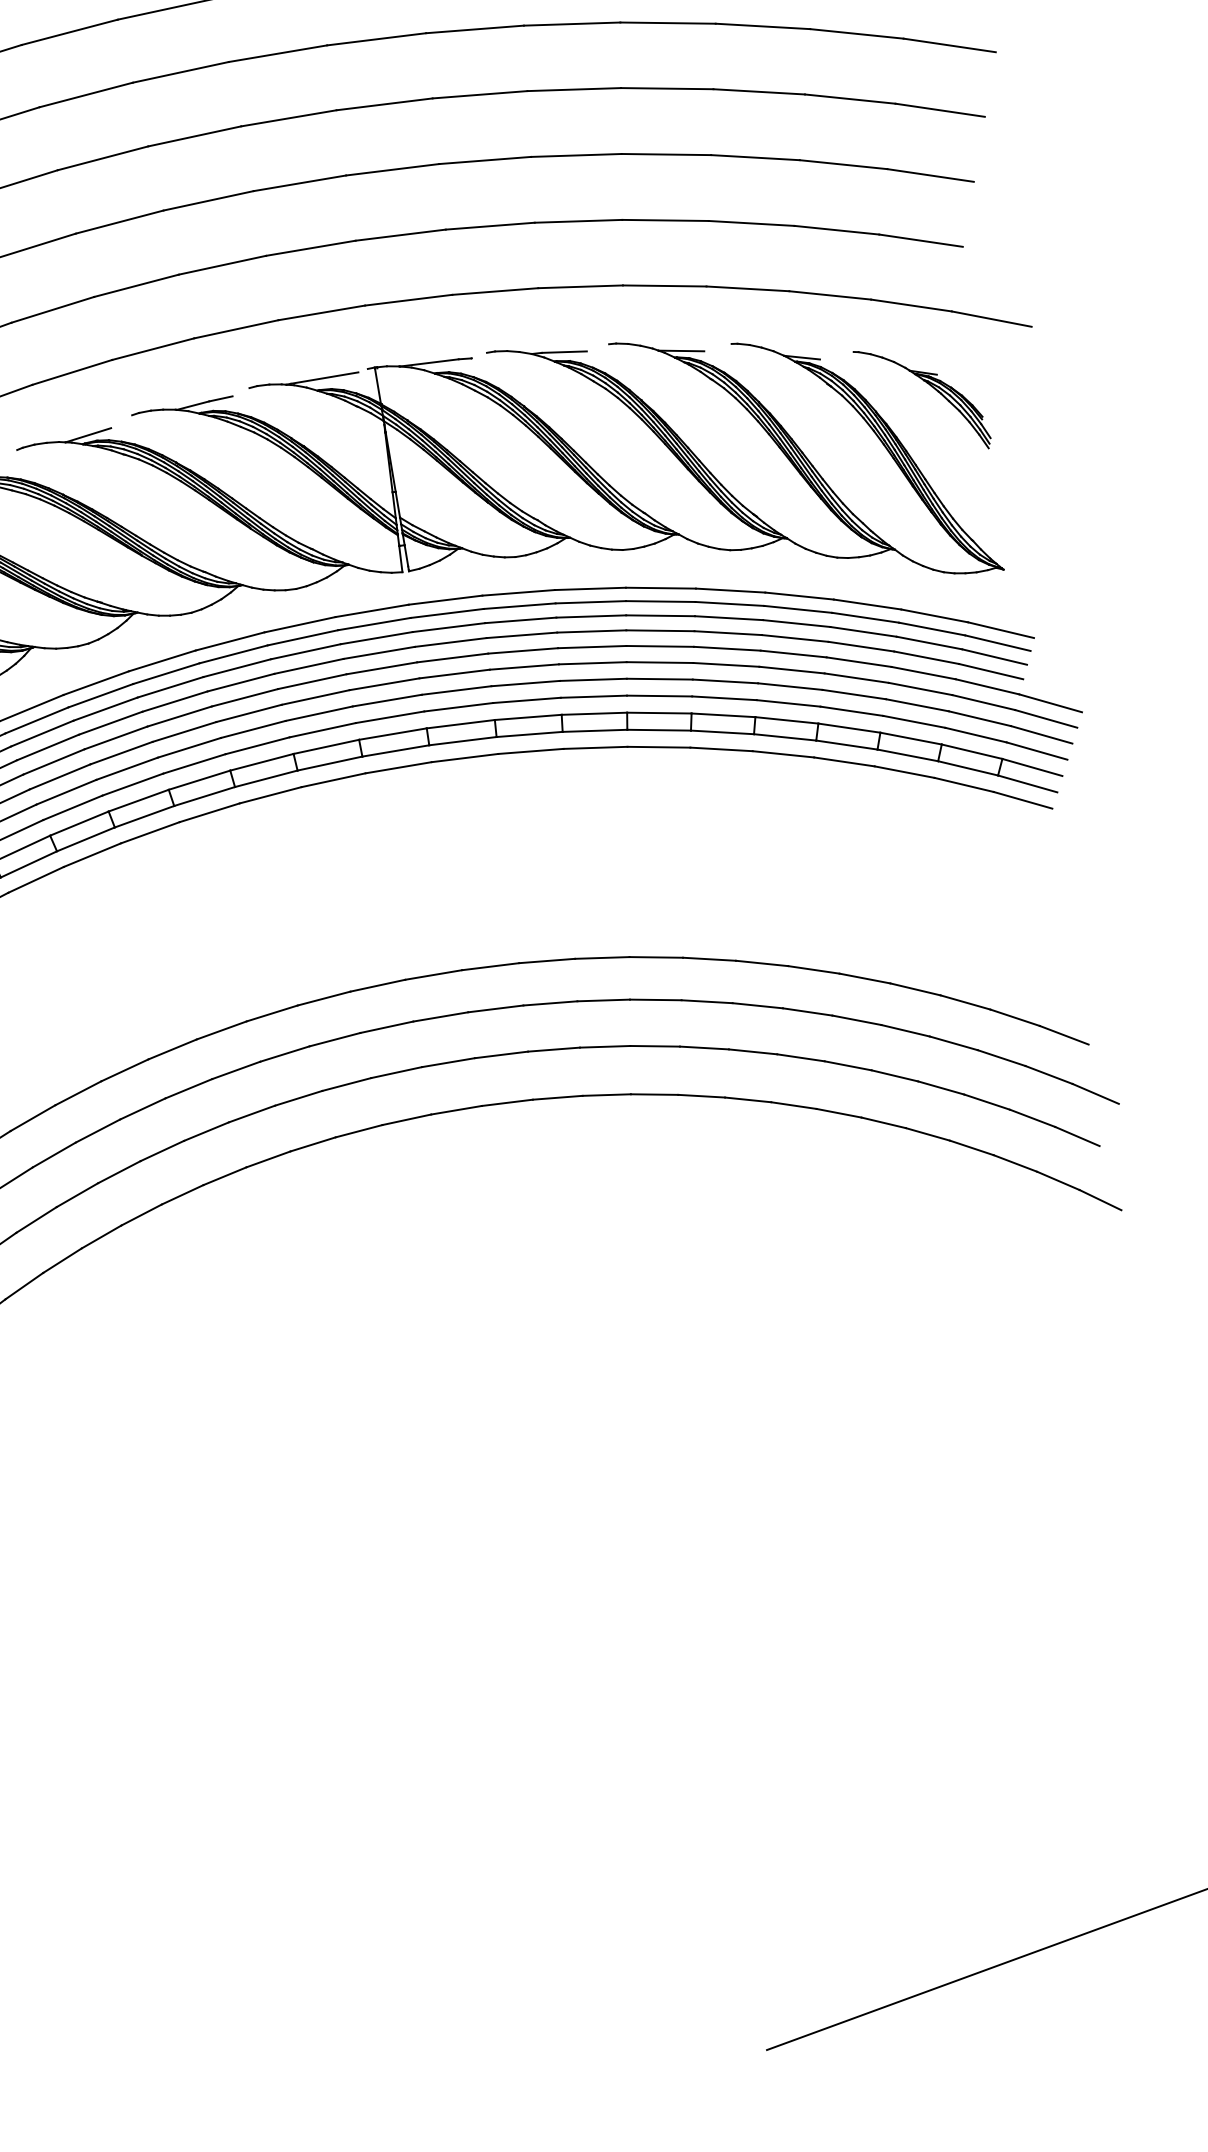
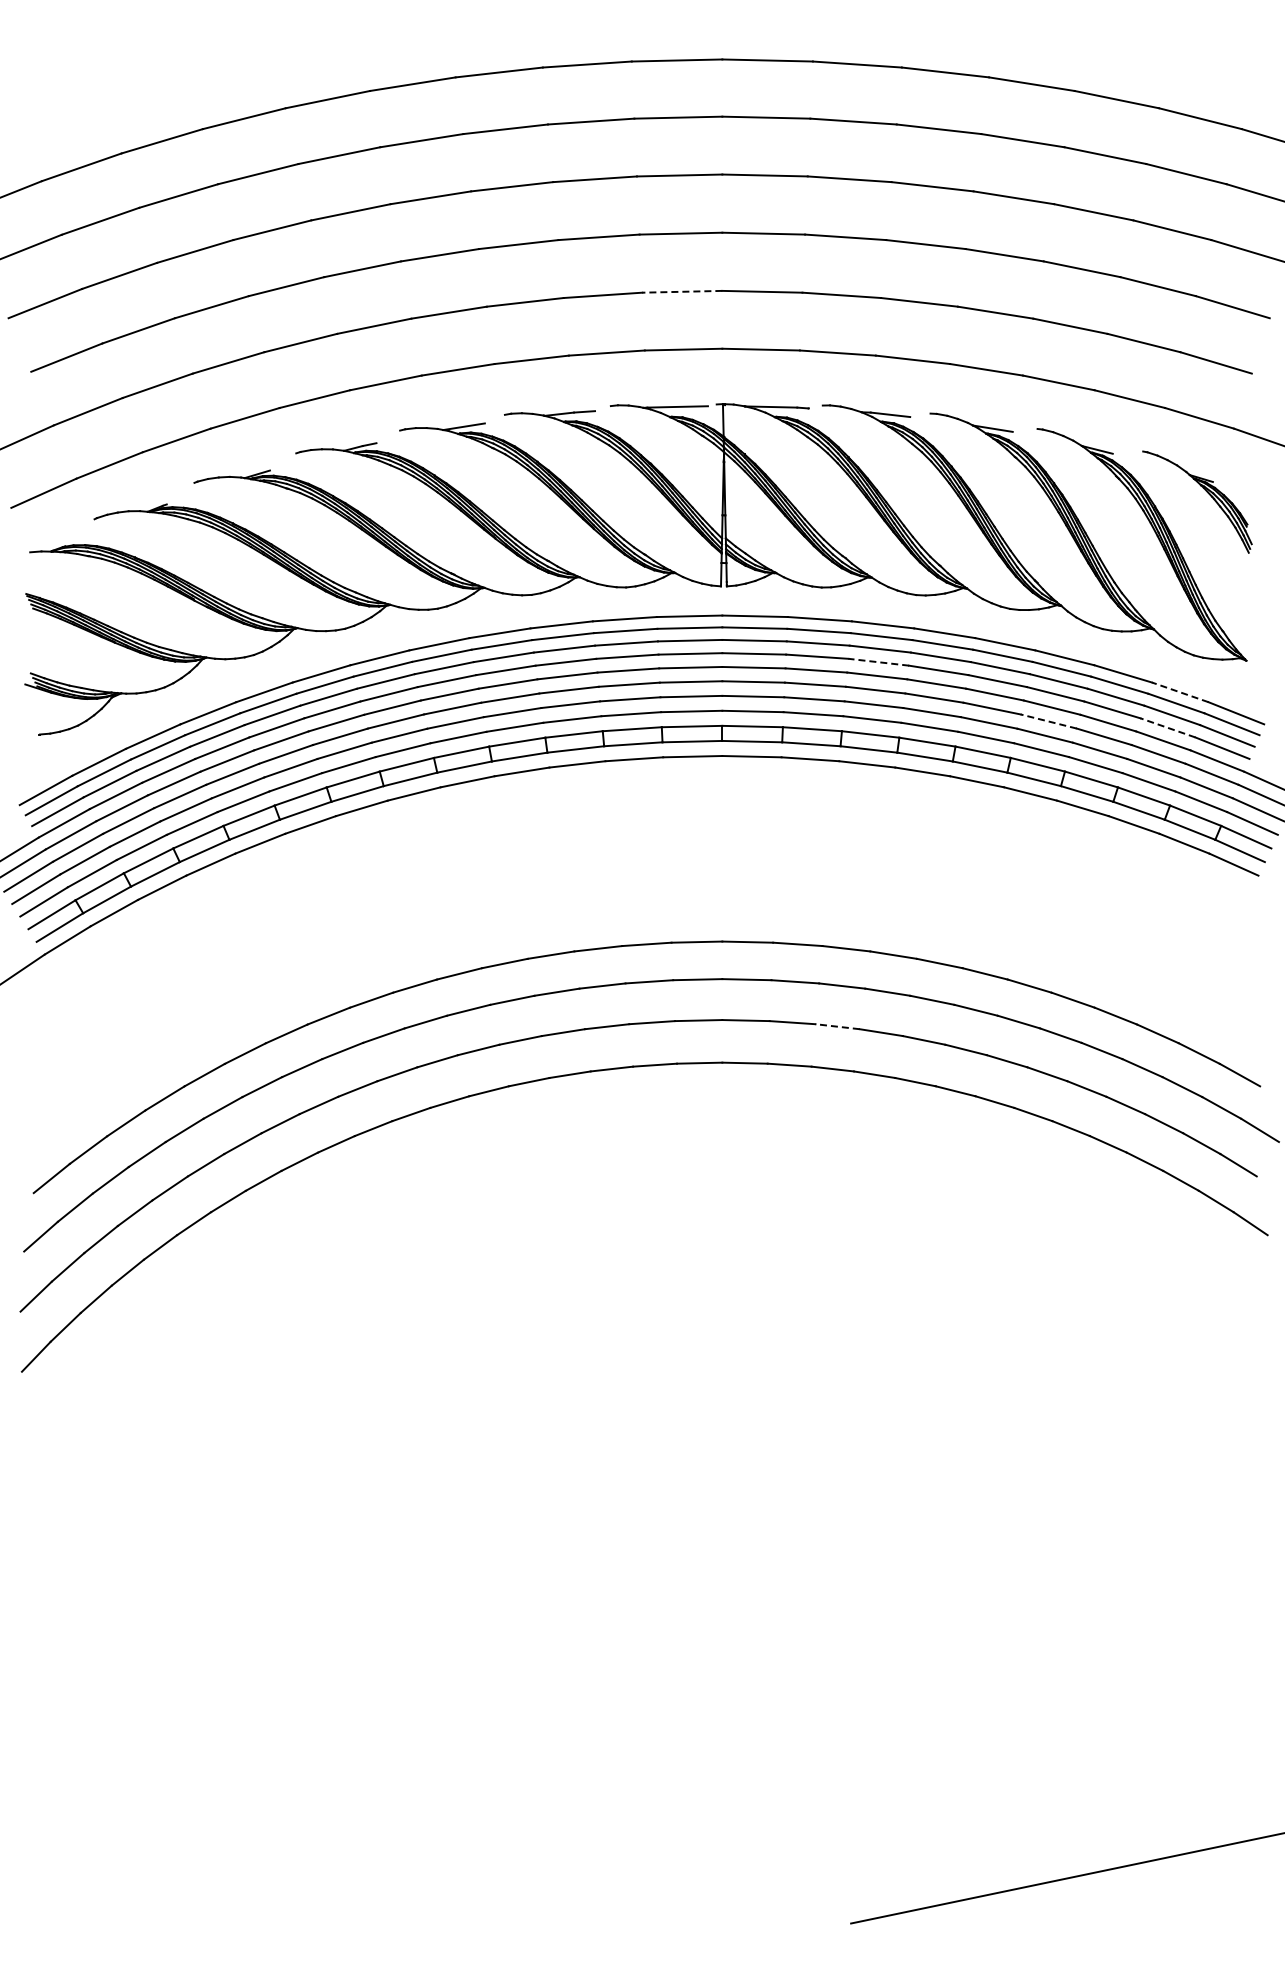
line: (309, 248) -> (681, 291), solid -> dashed
line: (933, 616) -> (1179, 692), solid -> dashed
line: (591, 631) -> (878, 662), solid -> dashed
line: (926, 657) -> (1167, 727), solid -> dashed
line: (791, 670) -> (1048, 721), solid -> dashed
line: (605, 1046) -> (837, 1026), solid -> dashed

